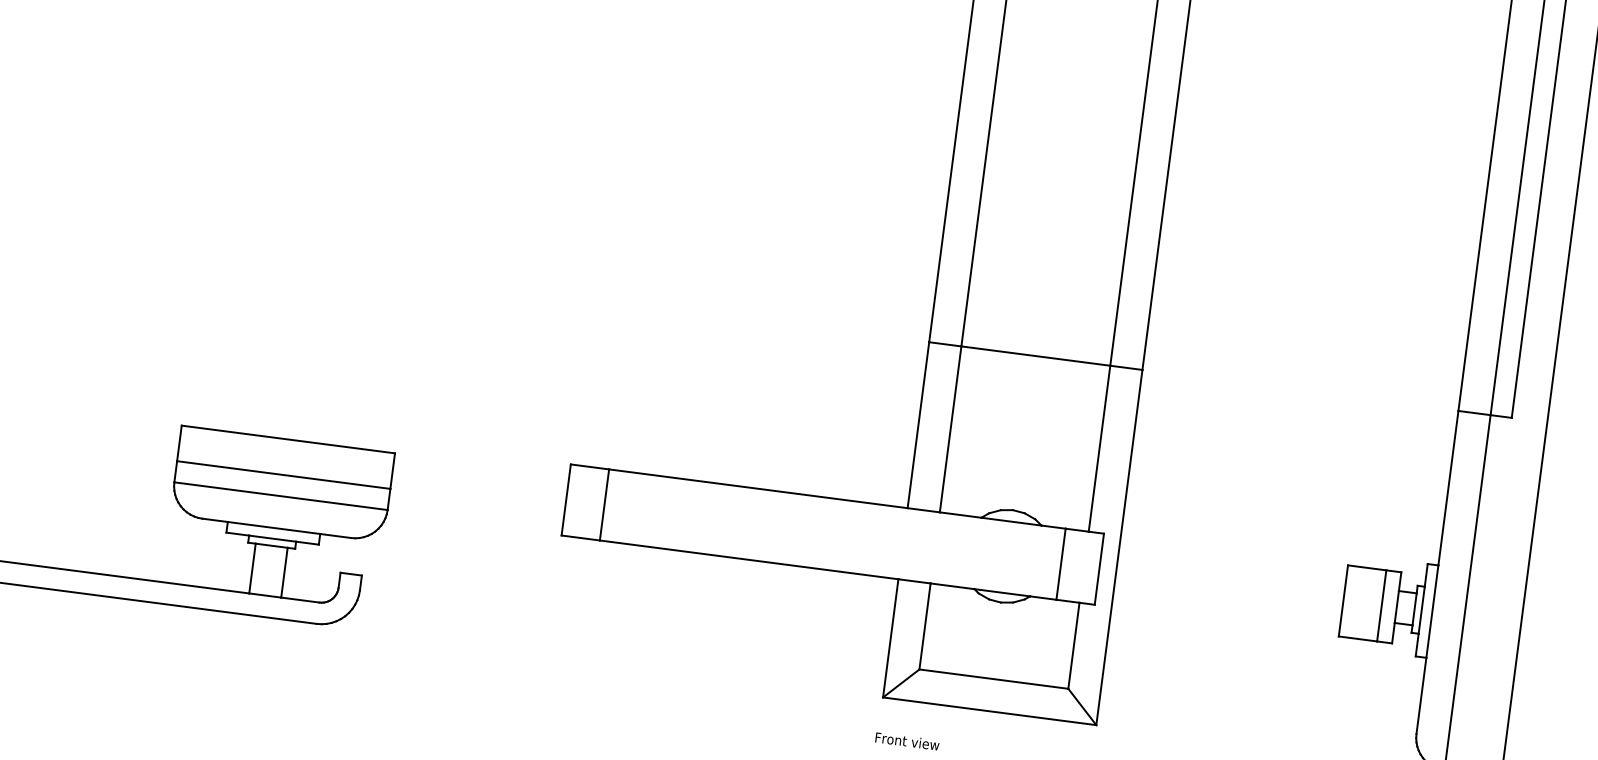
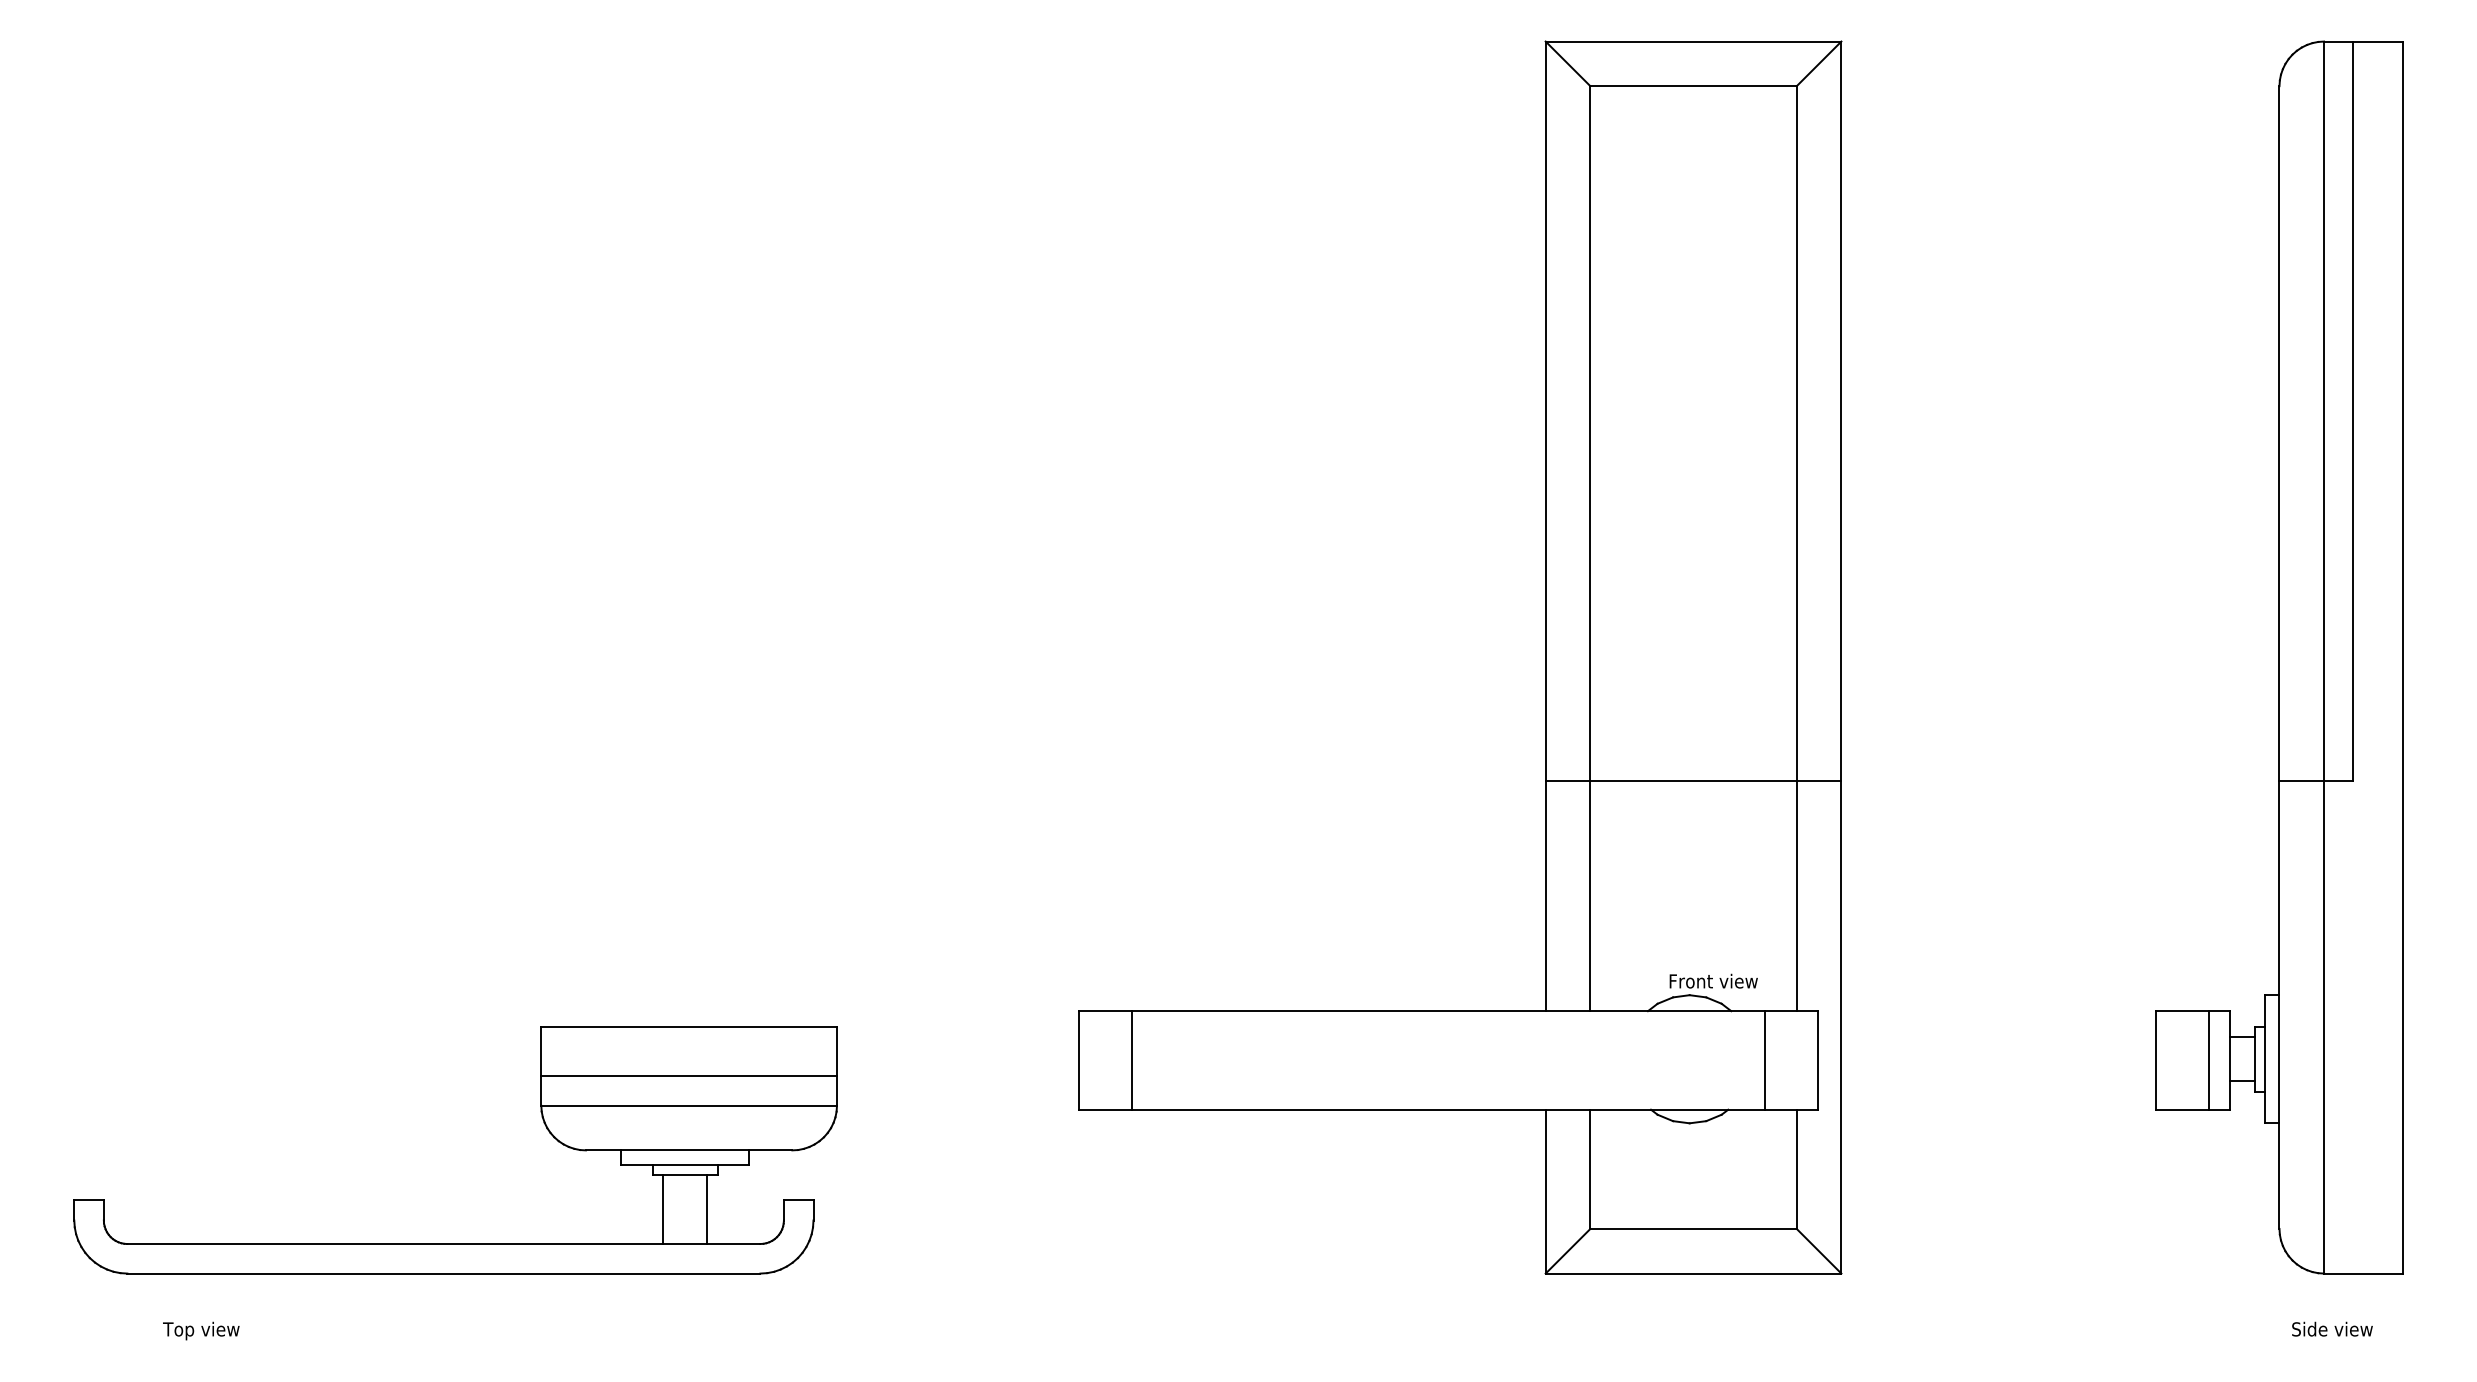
text: (907, 740) -> (1713, 980), moved

